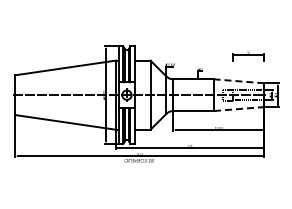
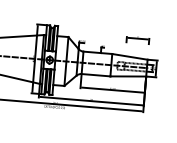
line: (238, 81) -> (129, 56), dashed -> solid
line: (239, 109) -> (128, 76), dashed -> solid

